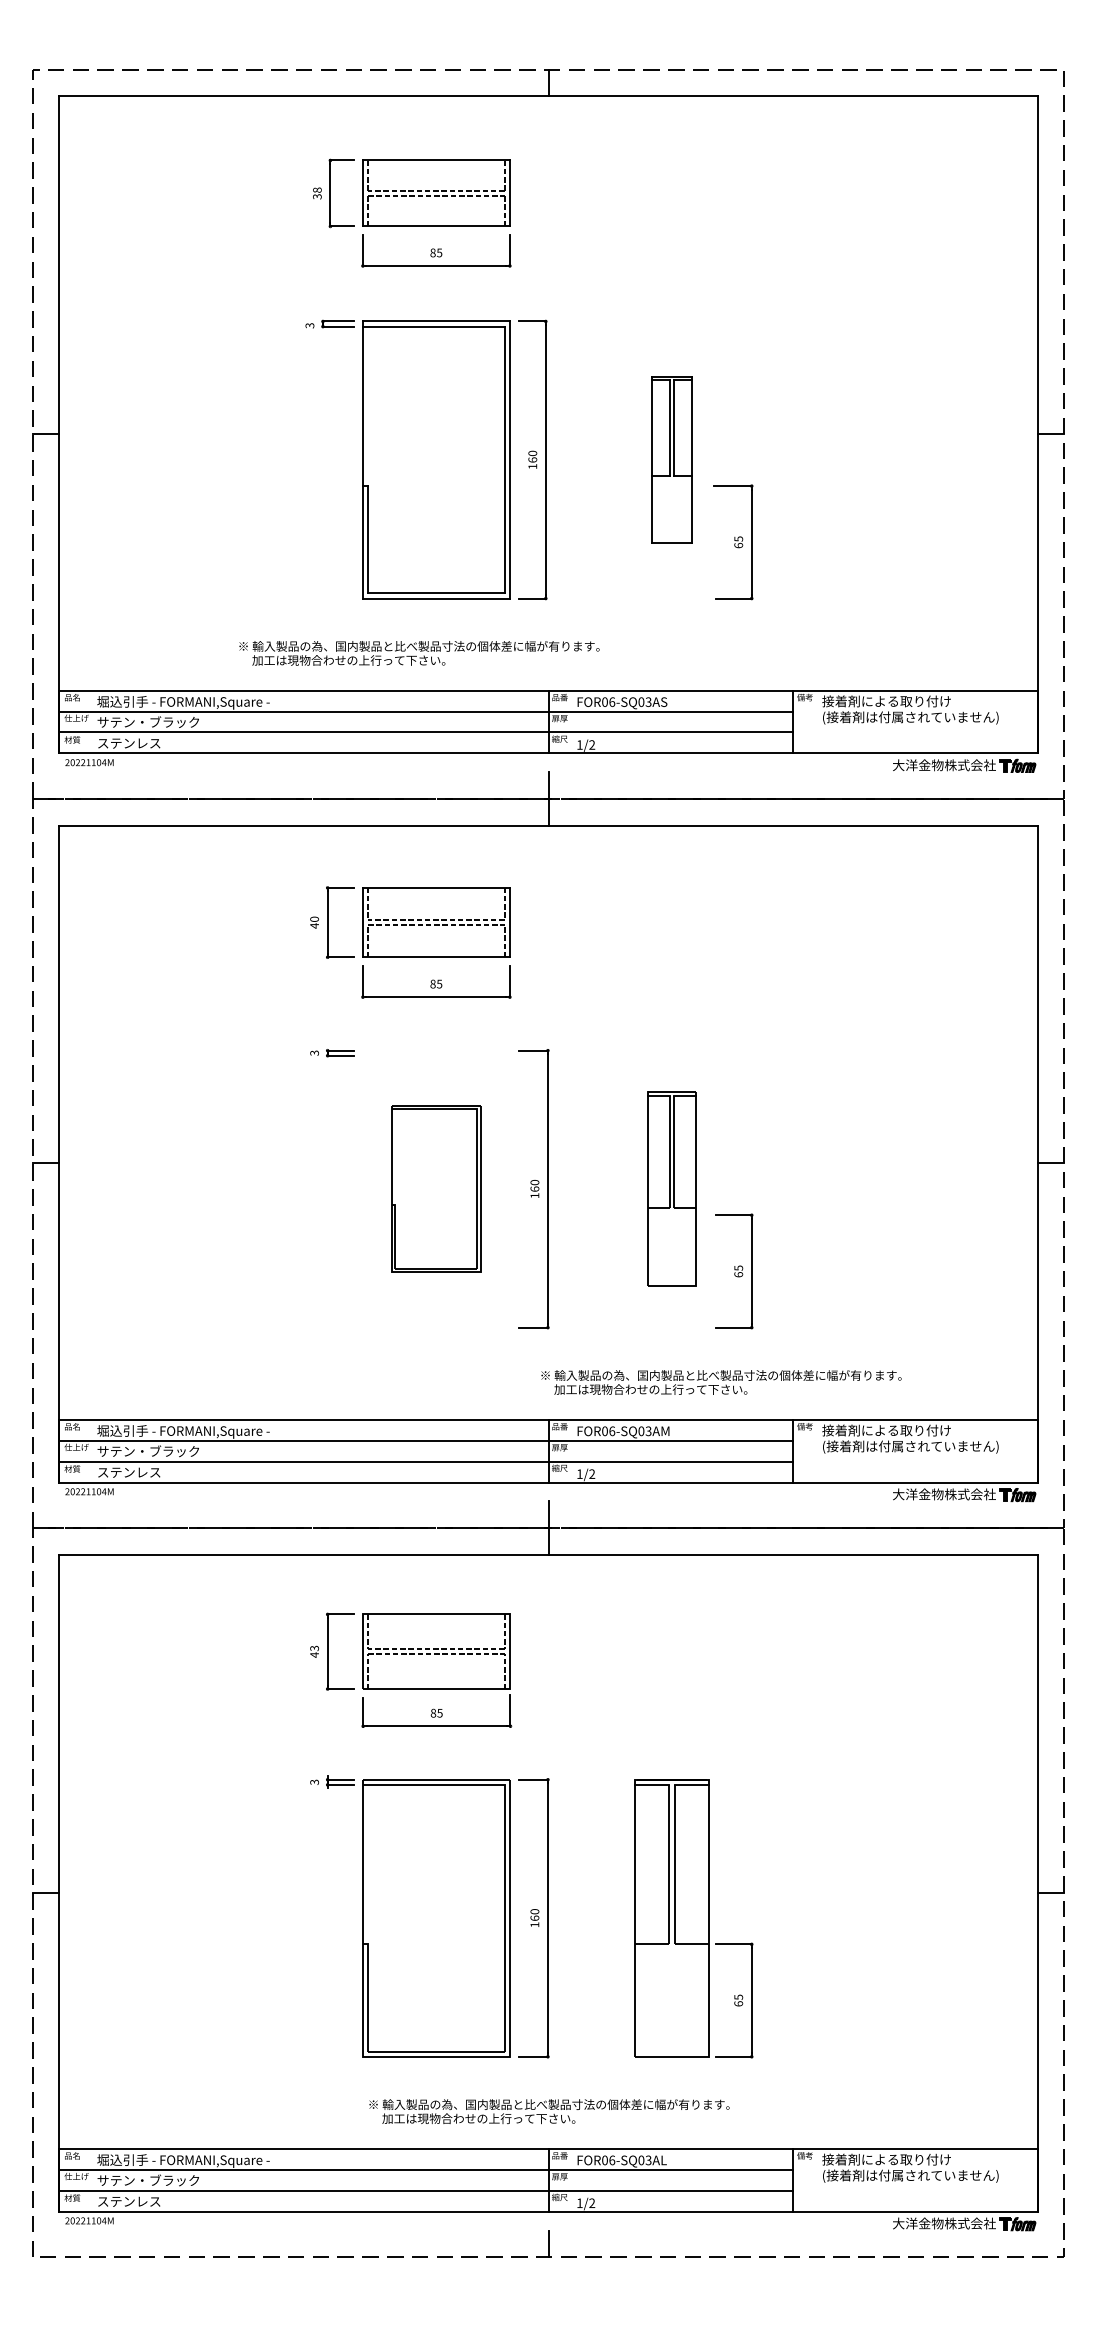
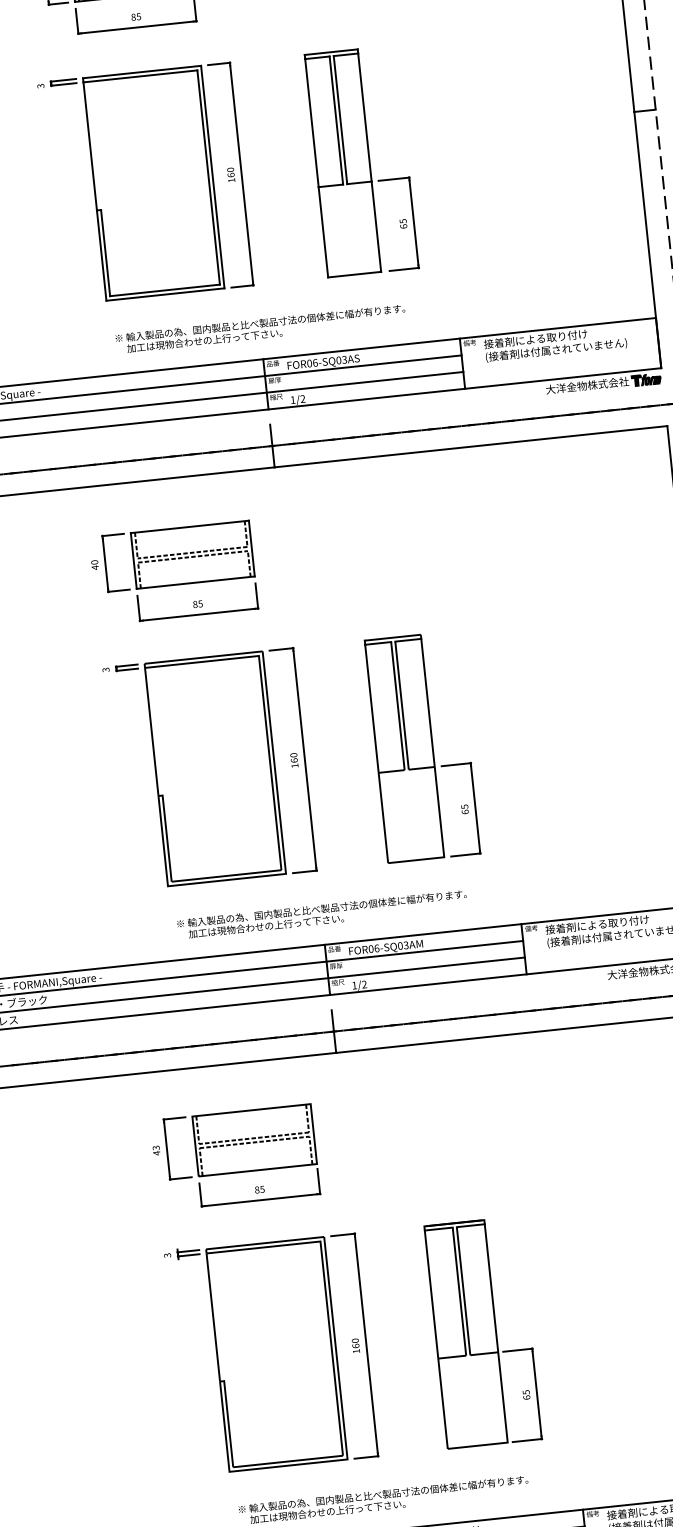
part: (671, 459) -> (342, 163), size x1.67
text: (419, 653) -> (260, 329), moved
part: (436, 1189) -> (215, 769), size x1.67
part: (671, 1189) -> (404, 749), size x1.43
text: (721, 1382) -> (322, 914), moved

